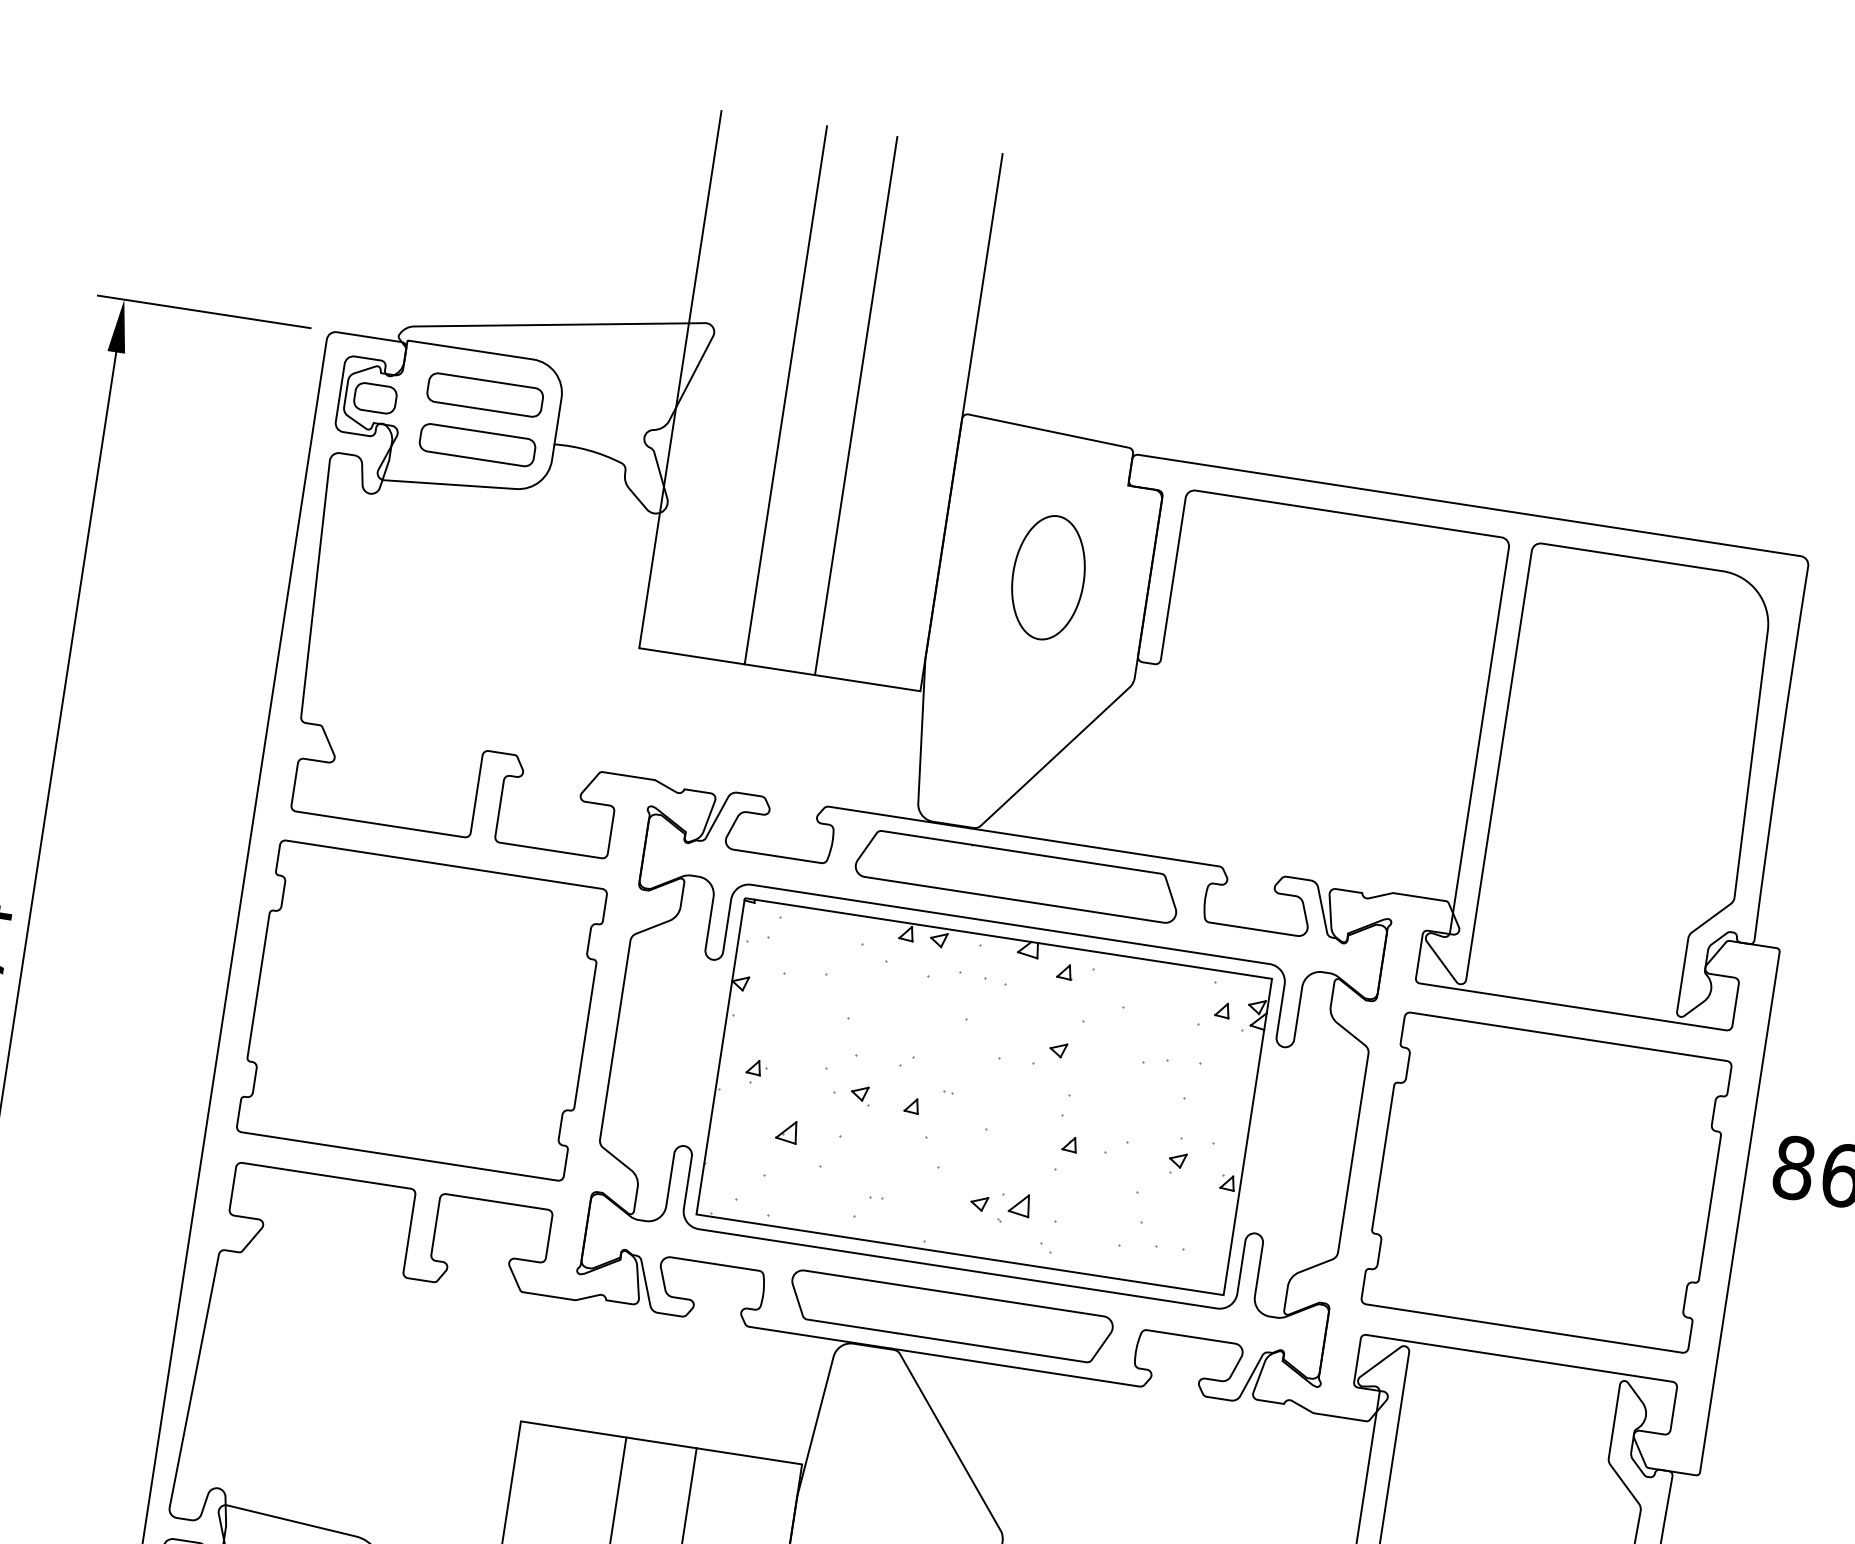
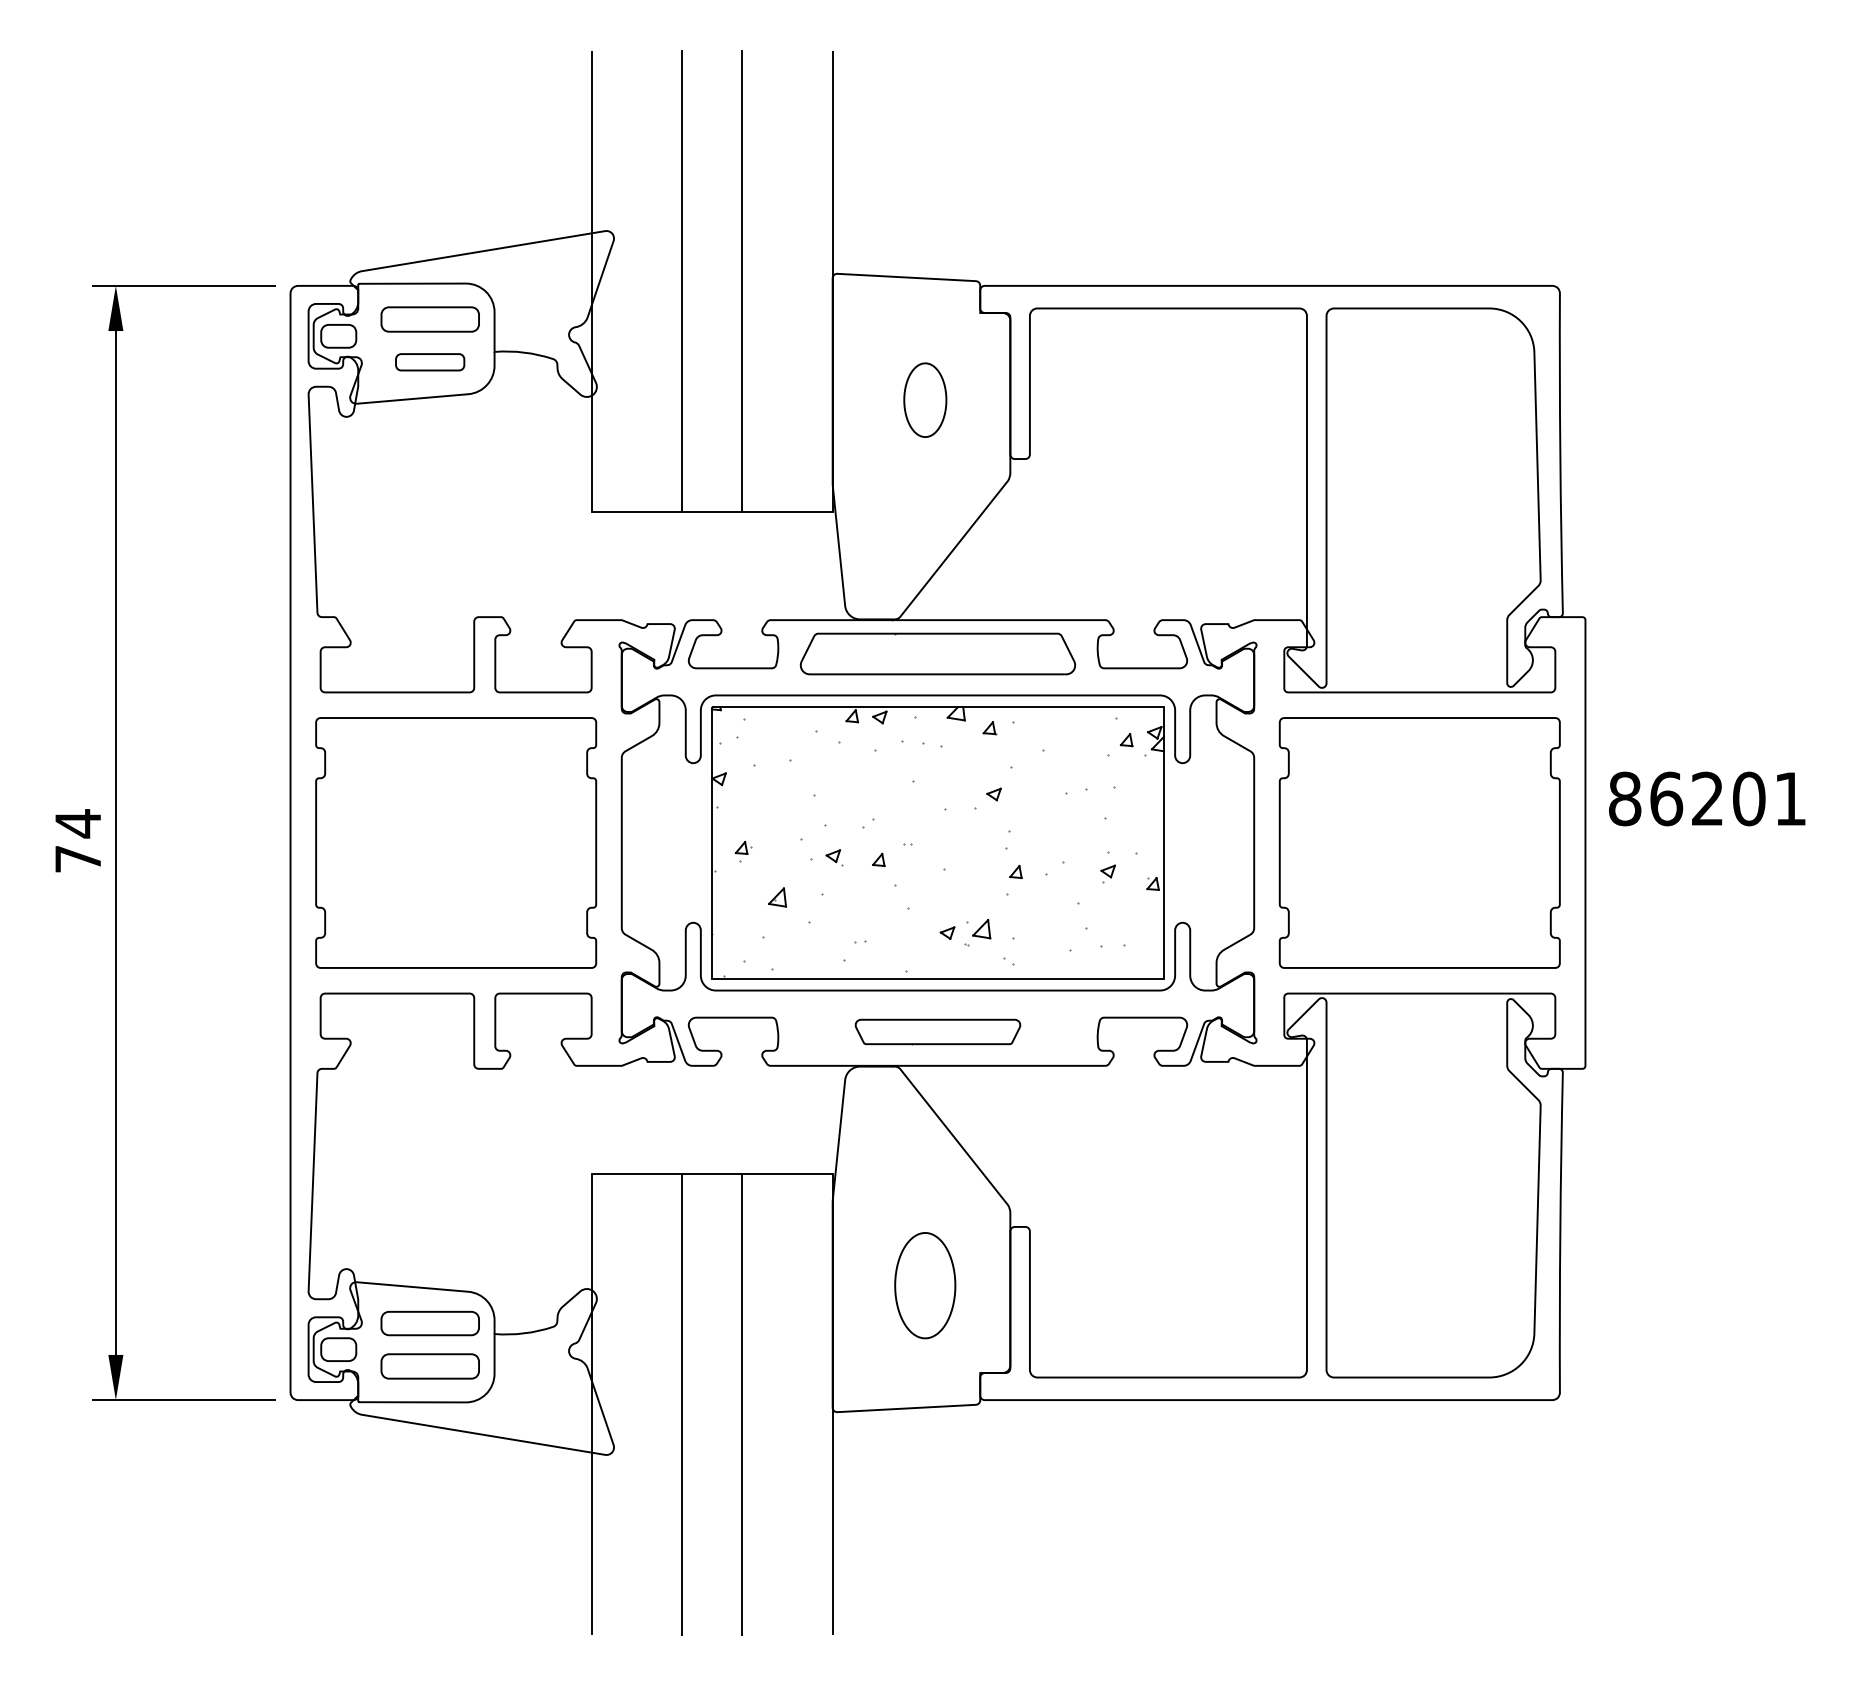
part: (476, 443) -> (429, 361), size x0.7
part: (1048, 576) -> (925, 399), size x0.7
part: (950, 1316) -> (937, 1031), size x0.6

